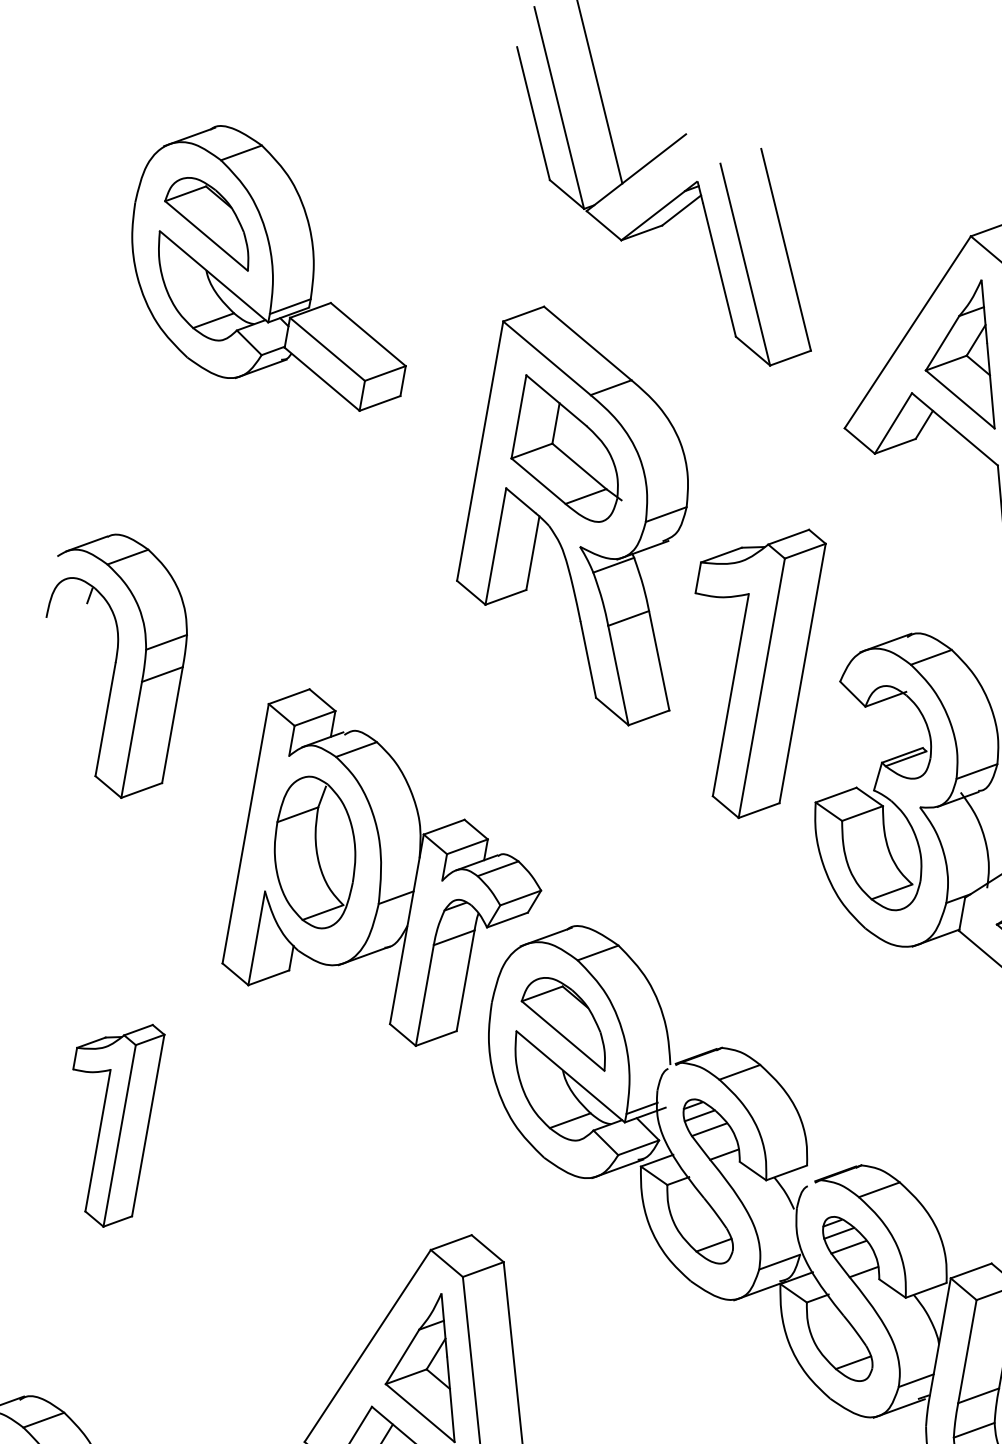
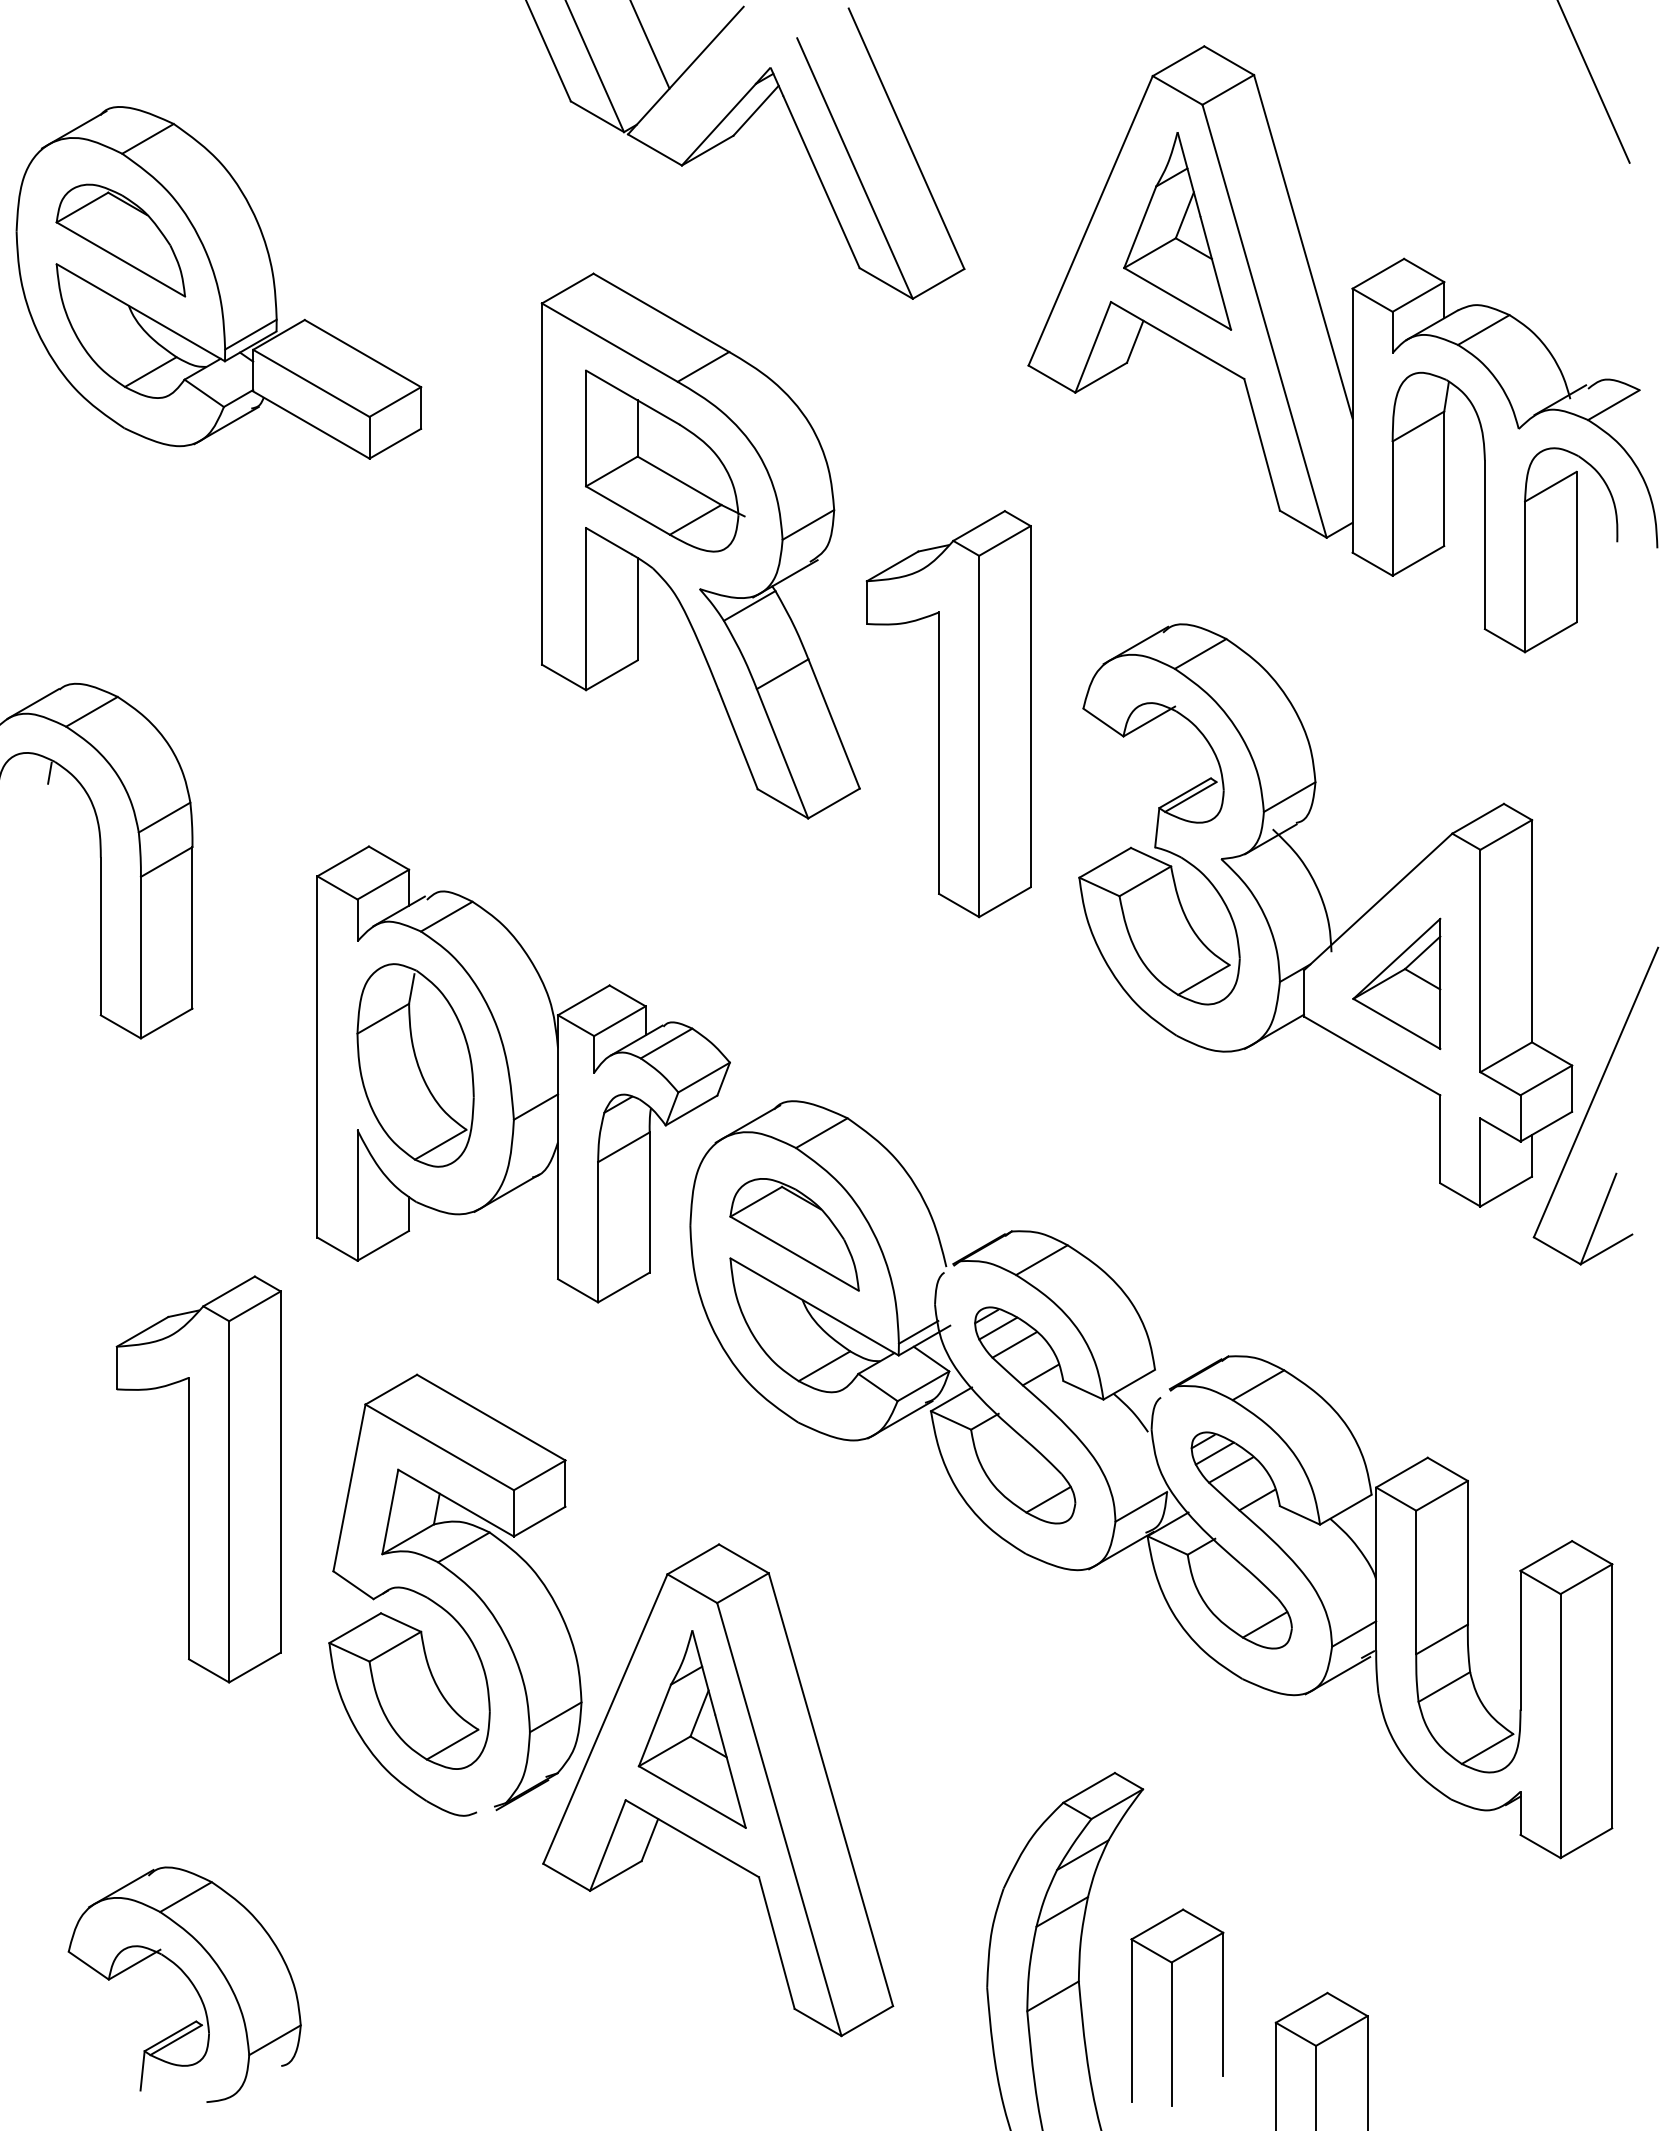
part: (106, 1121) -> (198, 1479), size x1.43
part: (283, 1230) -> (463, 1583), added

